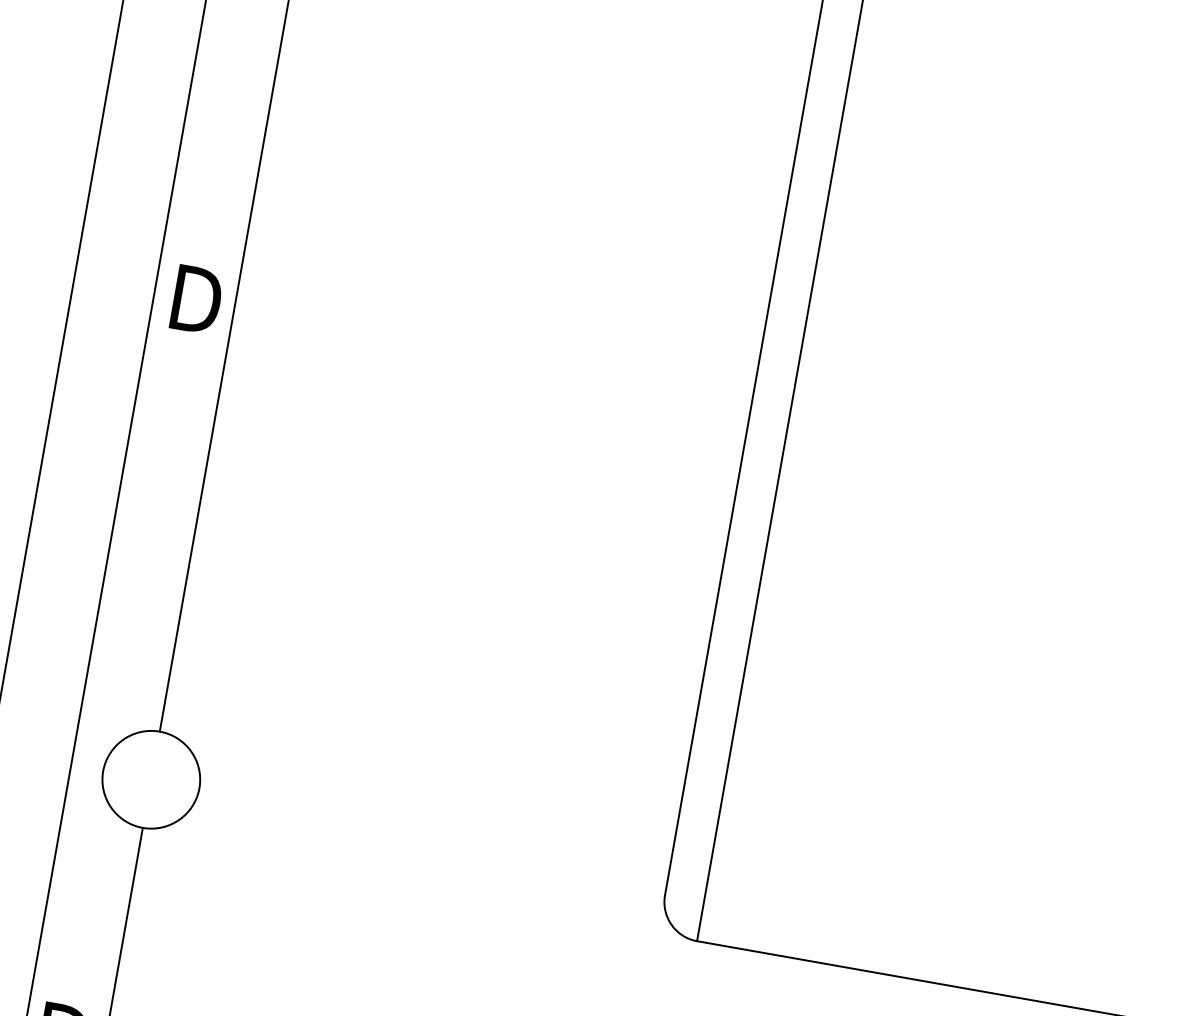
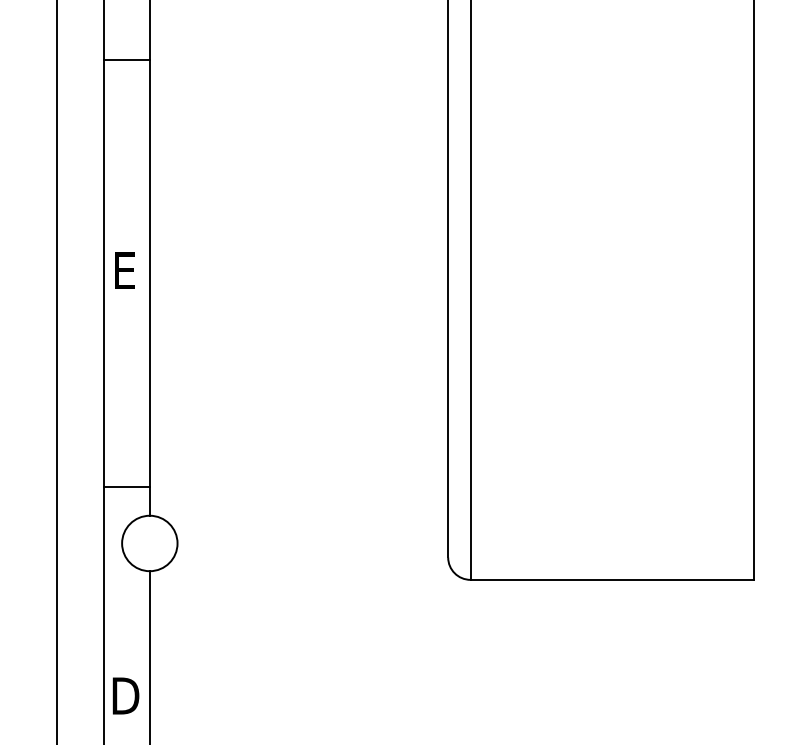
text: (197, 299) -> (128, 270), D -> E
line: (128, 673) -> (126, 486), added

